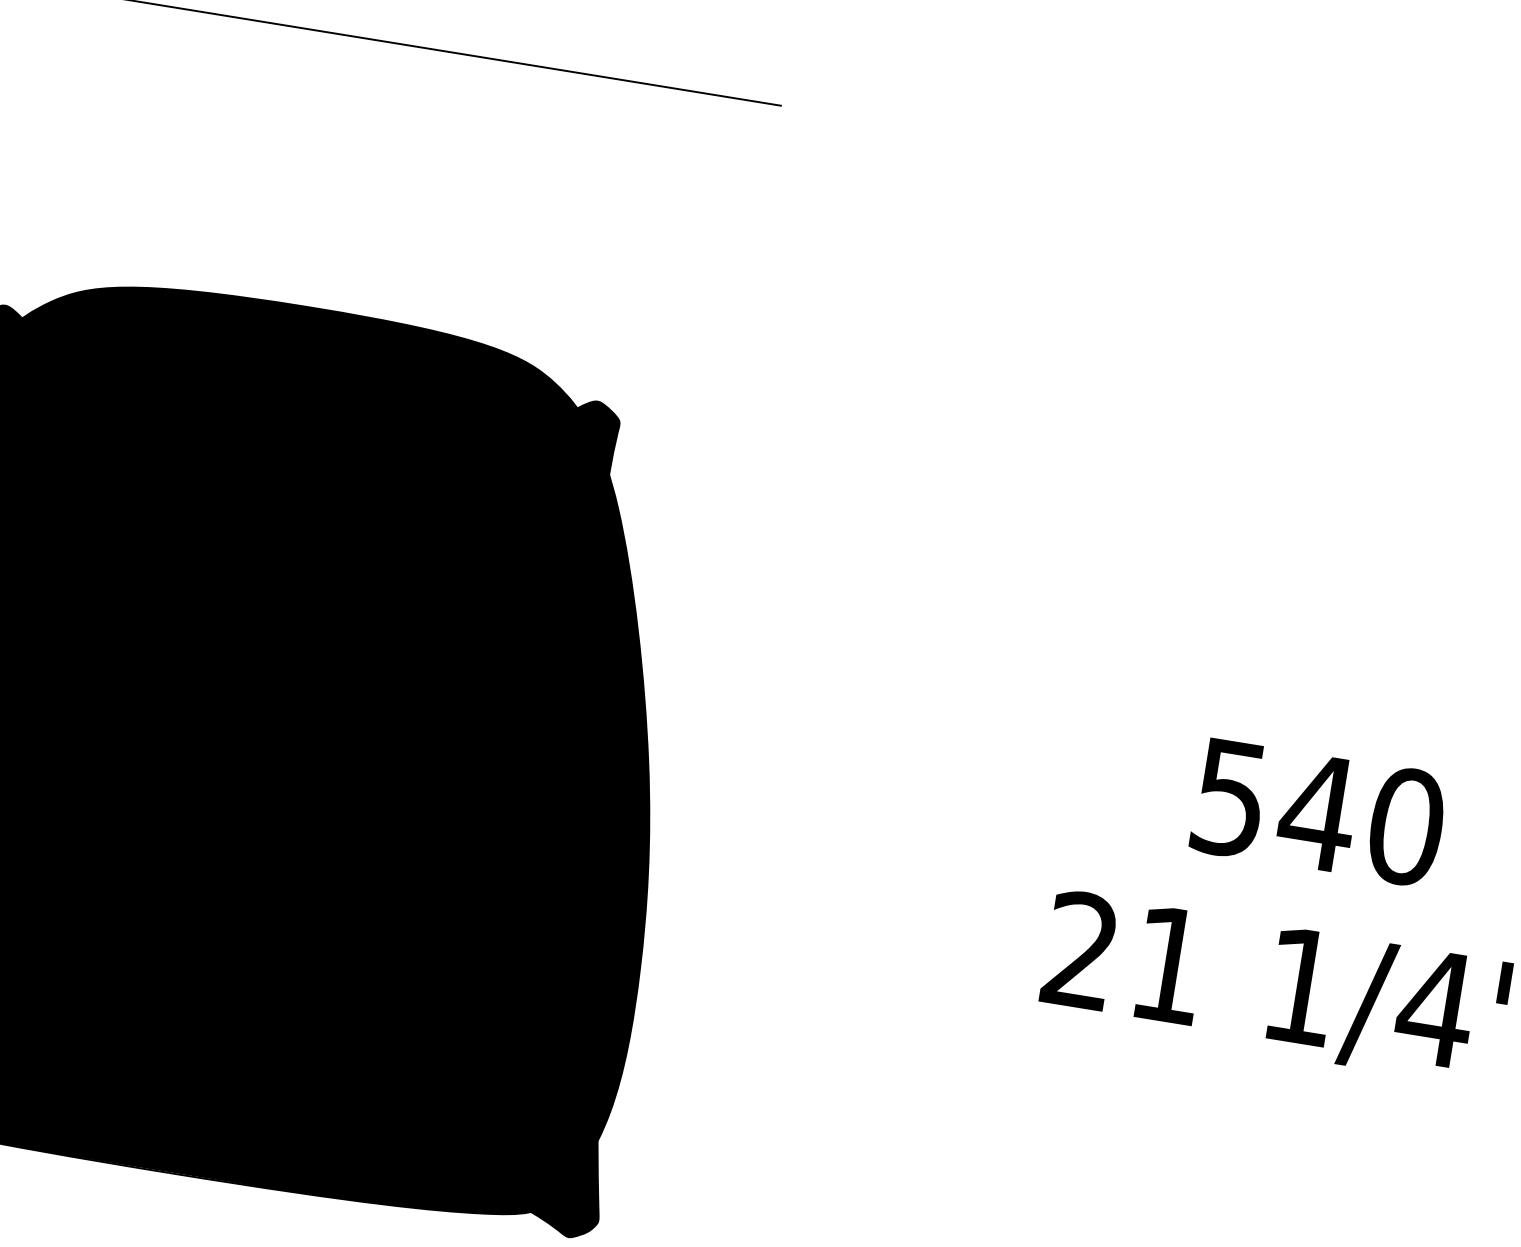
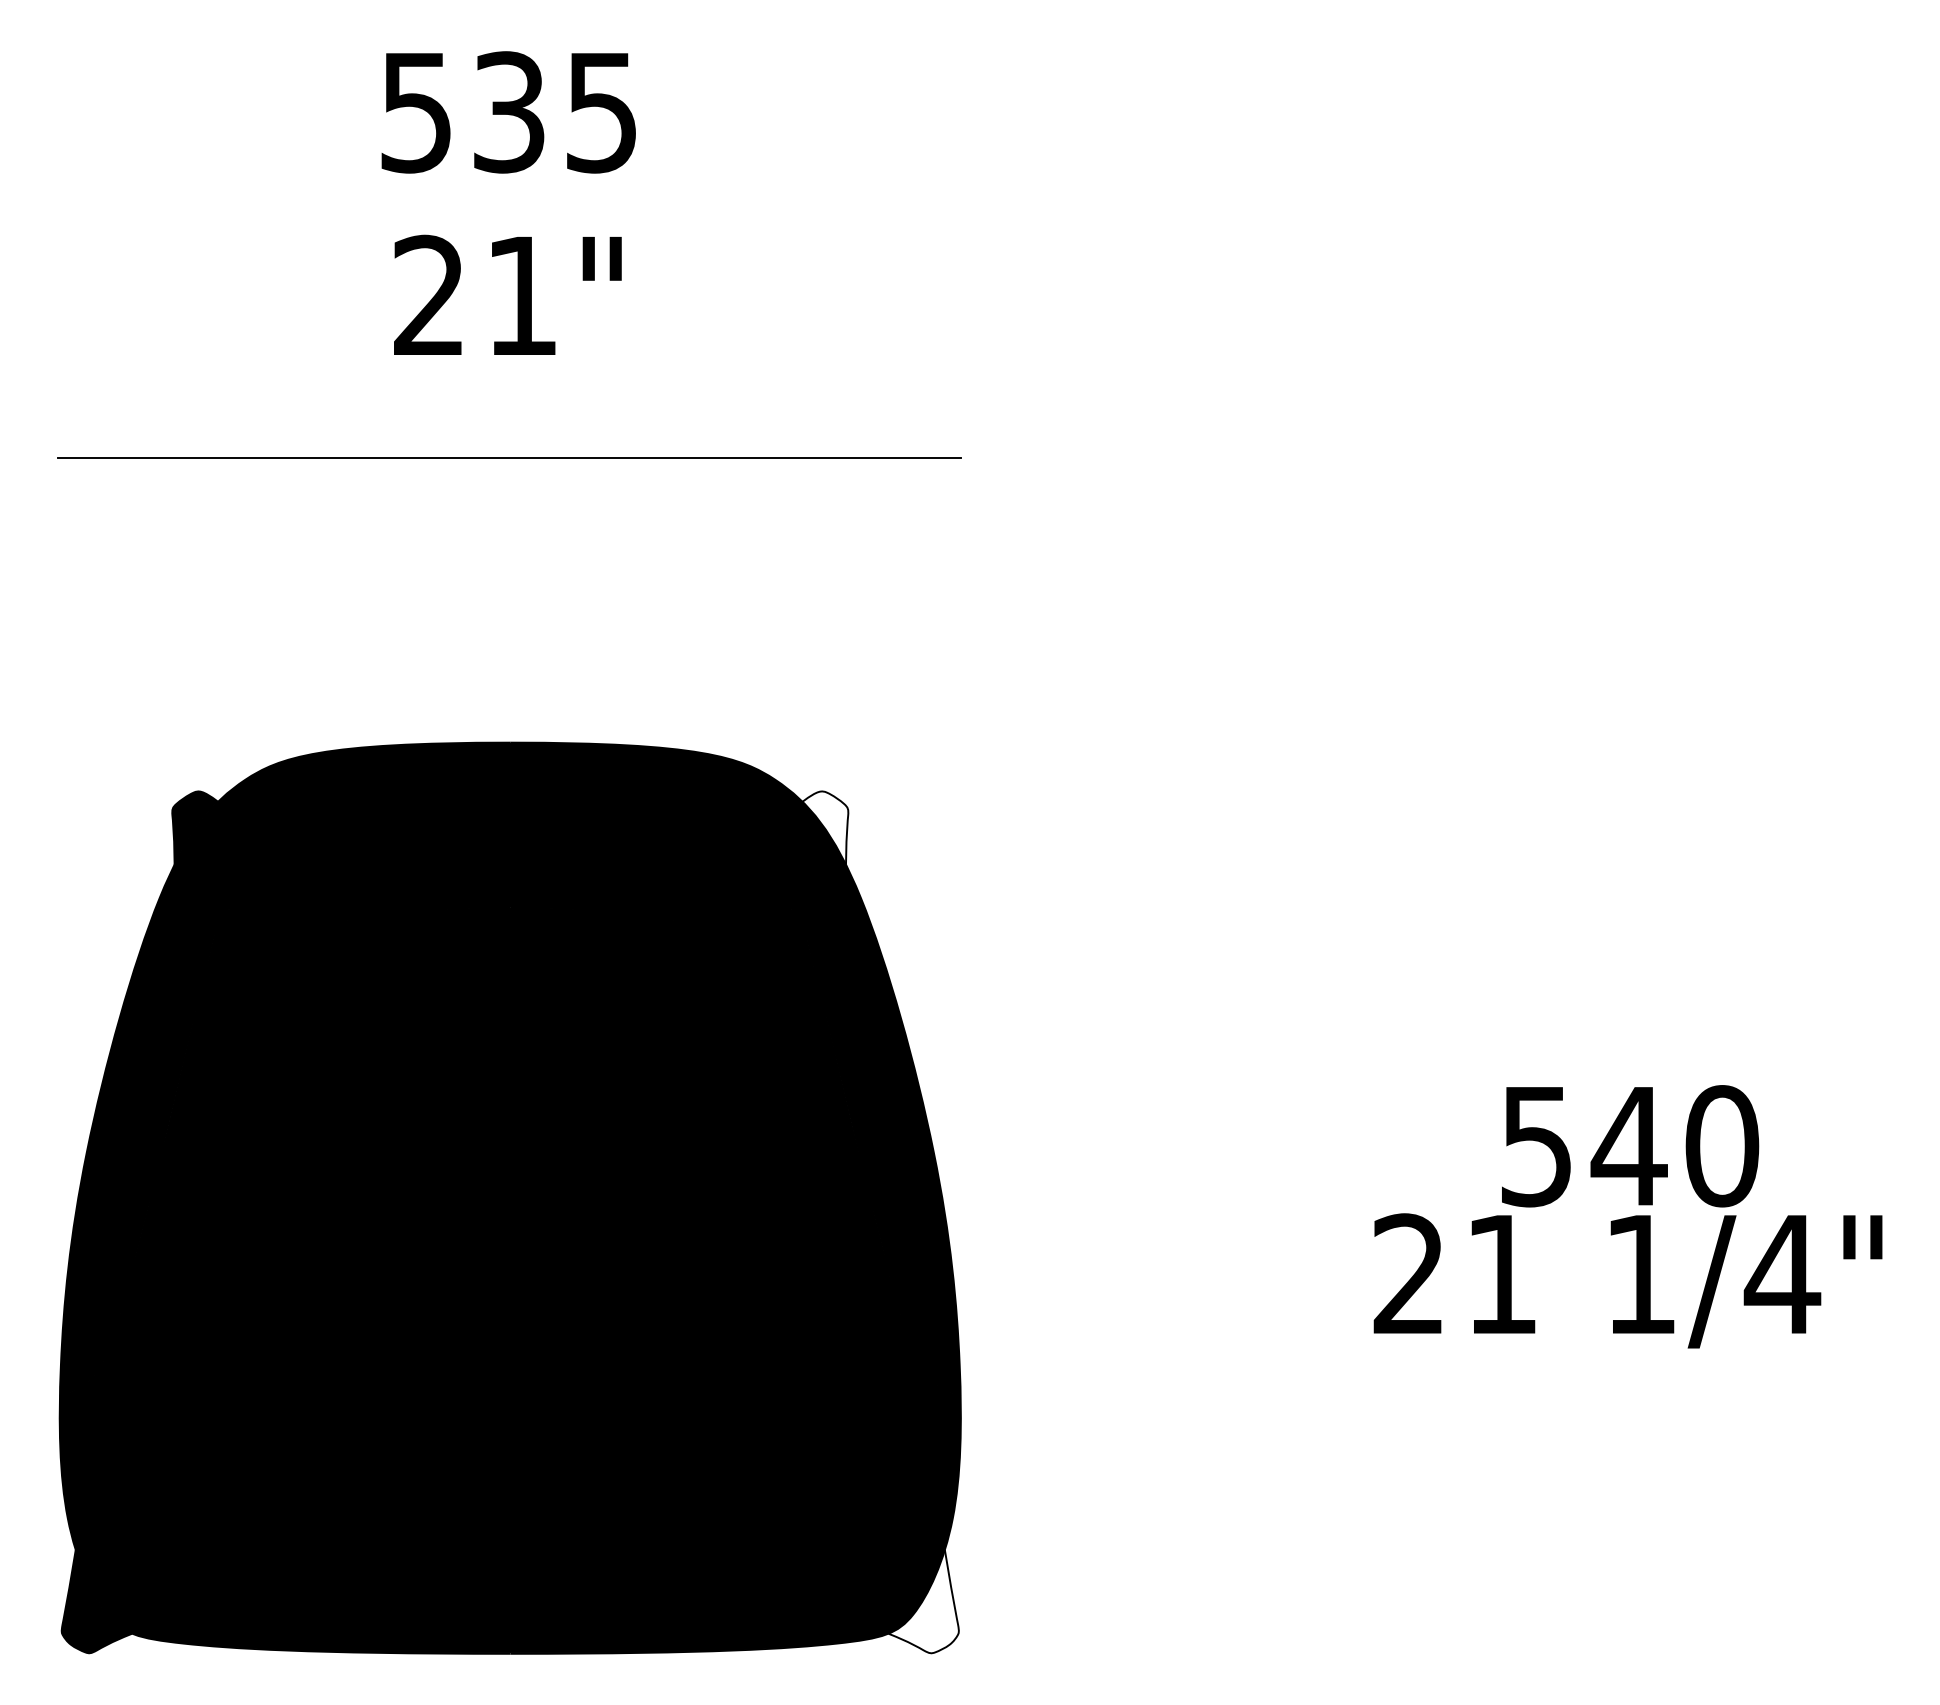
fill: (595, 436) -> (825, 827), removed
text: (1319, 812) -> (1630, 1146), moved
fill: (569, 1186) -> (923, 1601), removed

